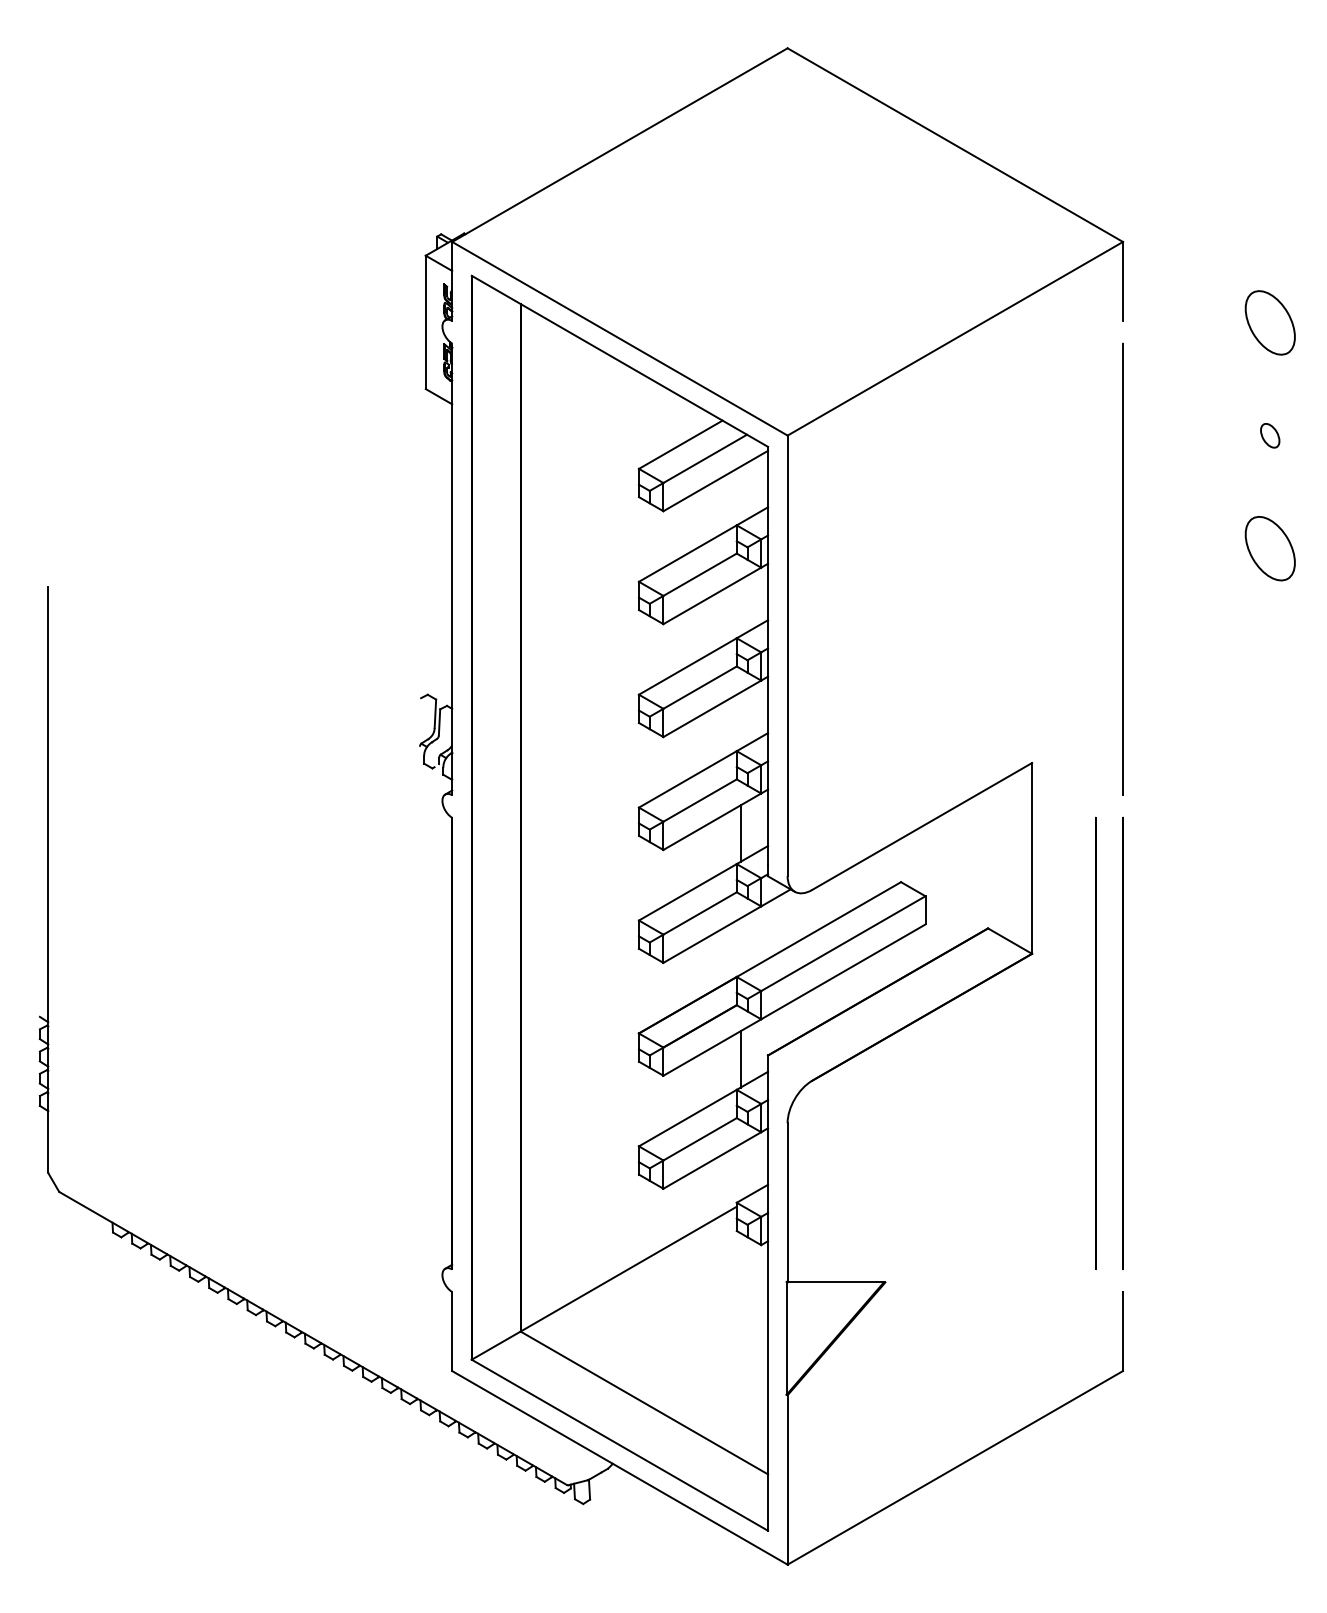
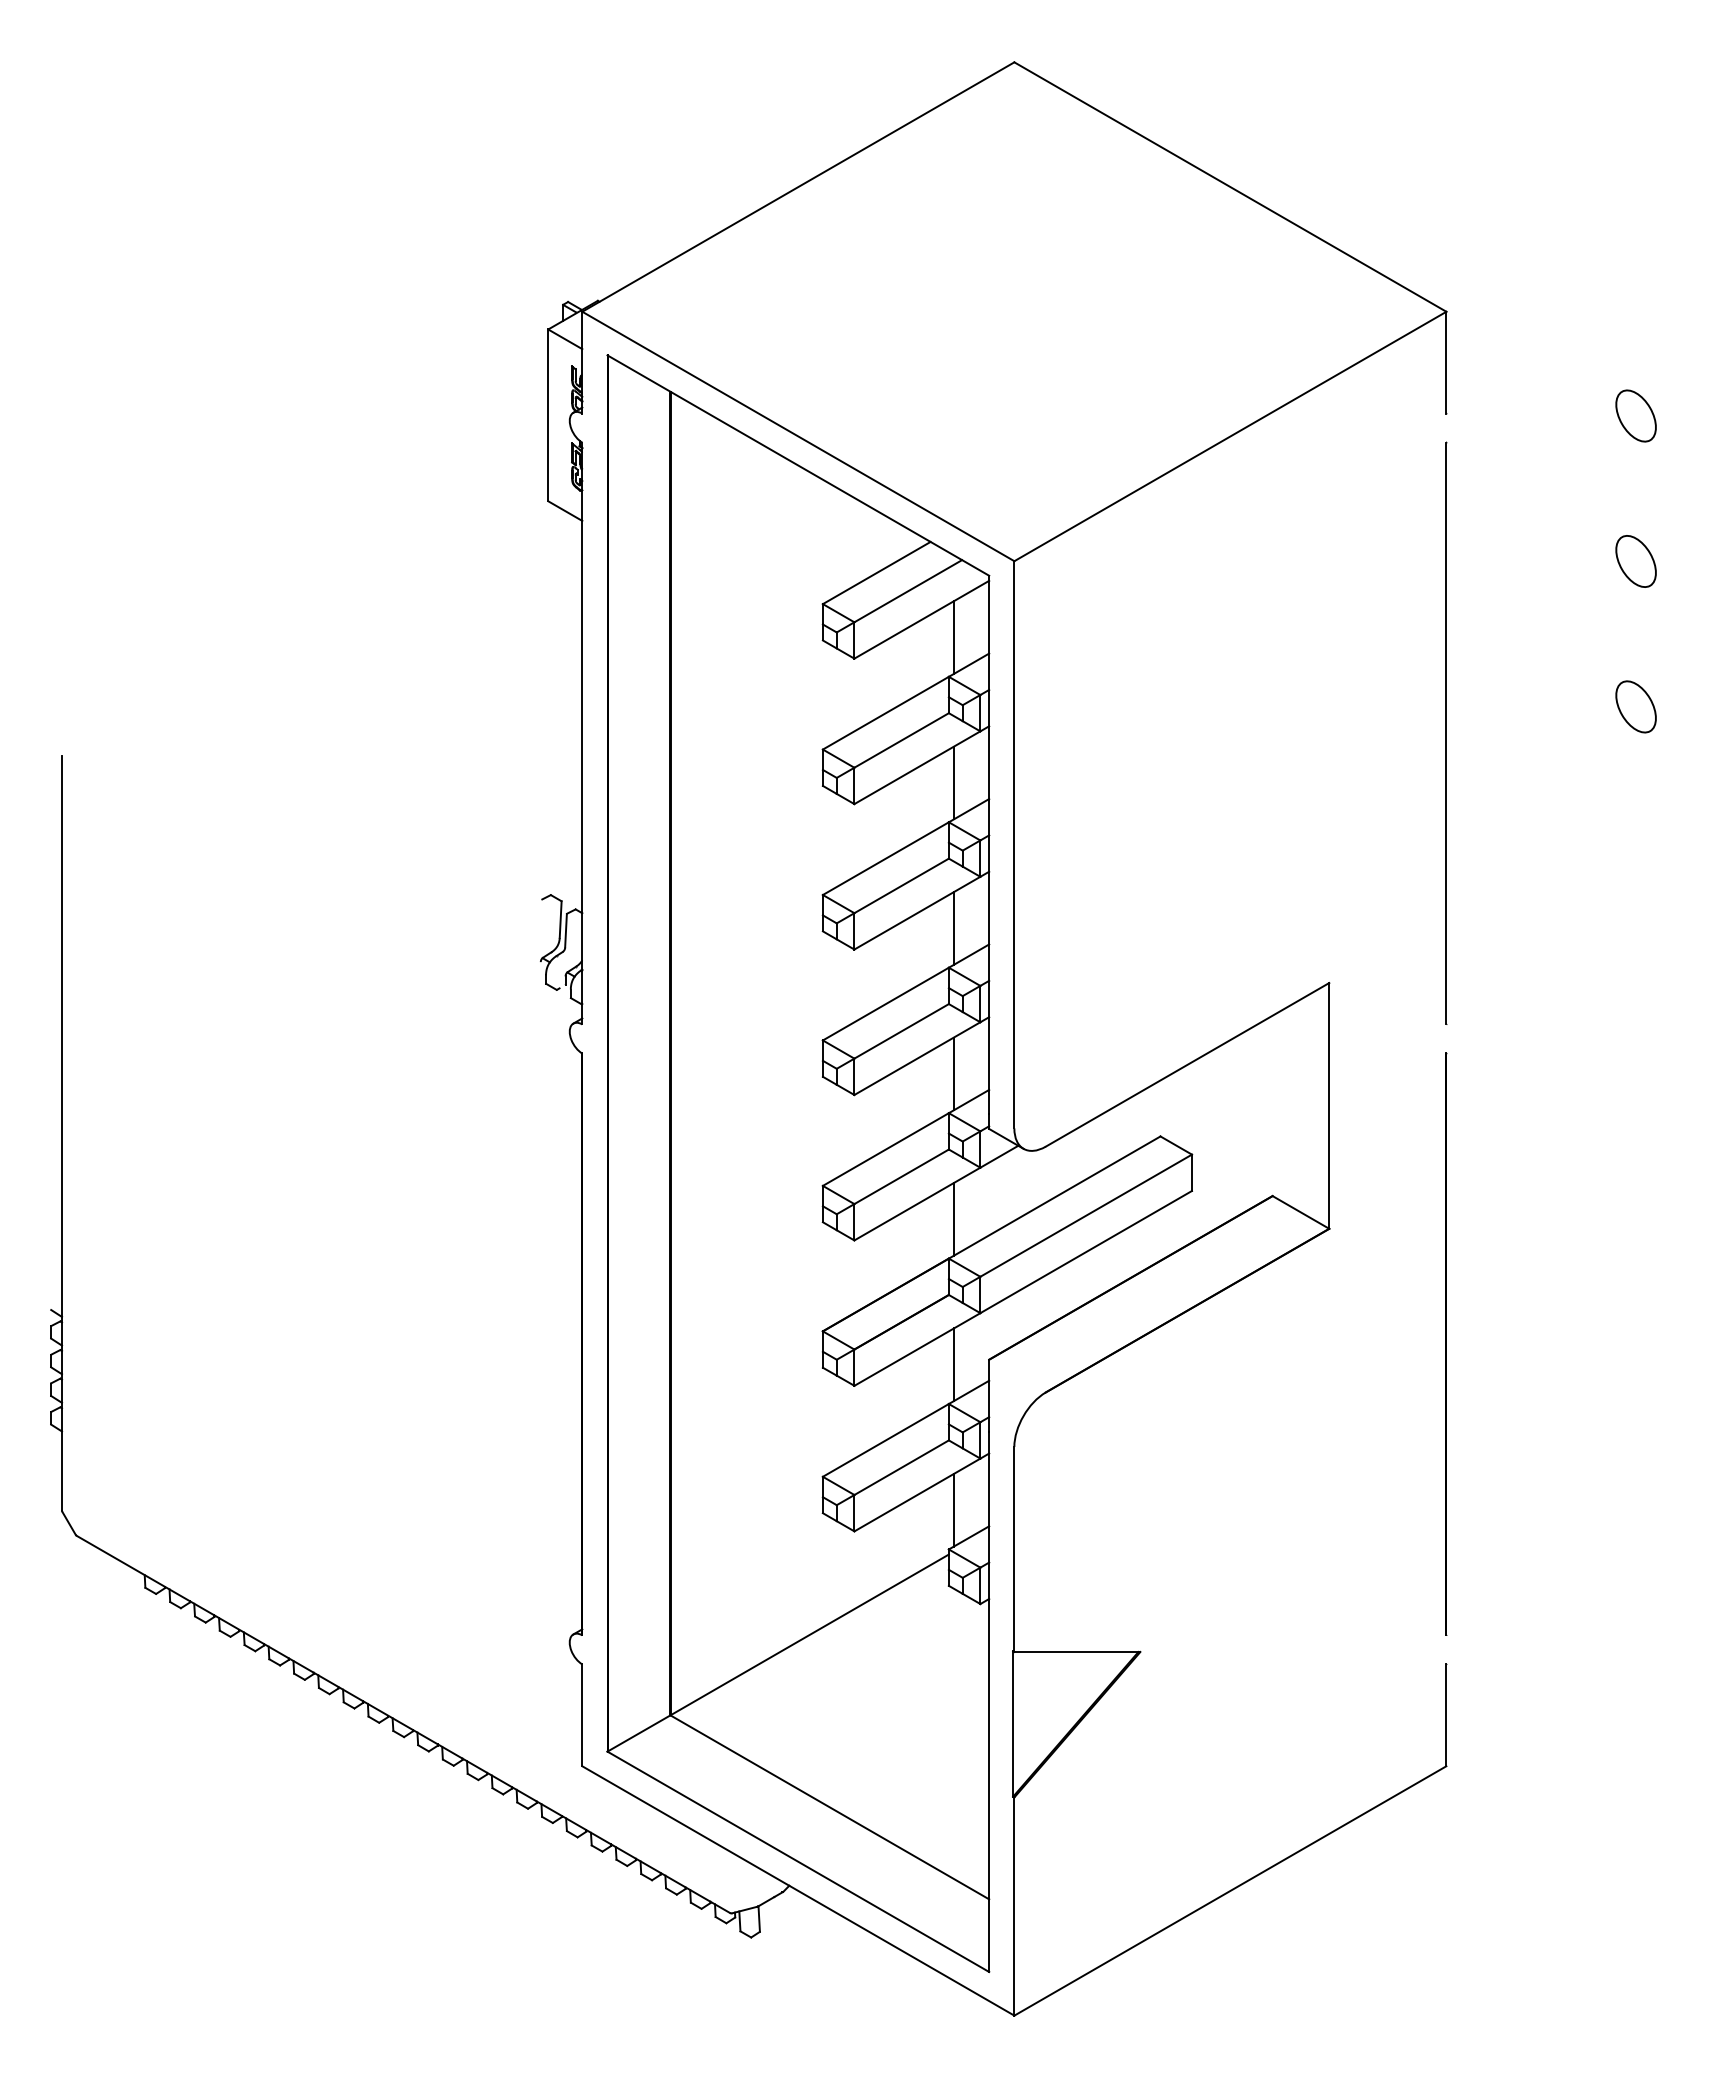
part: (1269, 322) -> (1635, 415), size x0.62
part: (1269, 435) -> (1635, 561), size x1.67
line: (740, 494) -> (953, 637), added
part: (1269, 548) -> (1635, 706), size x0.62
line: (740, 607) -> (953, 782), added
line: (740, 720) -> (953, 928), added
line: (740, 946) -> (953, 1219), added
line: (1095, 1042) -> (1411, 1343), removed
line: (740, 1171) -> (953, 1509), added

